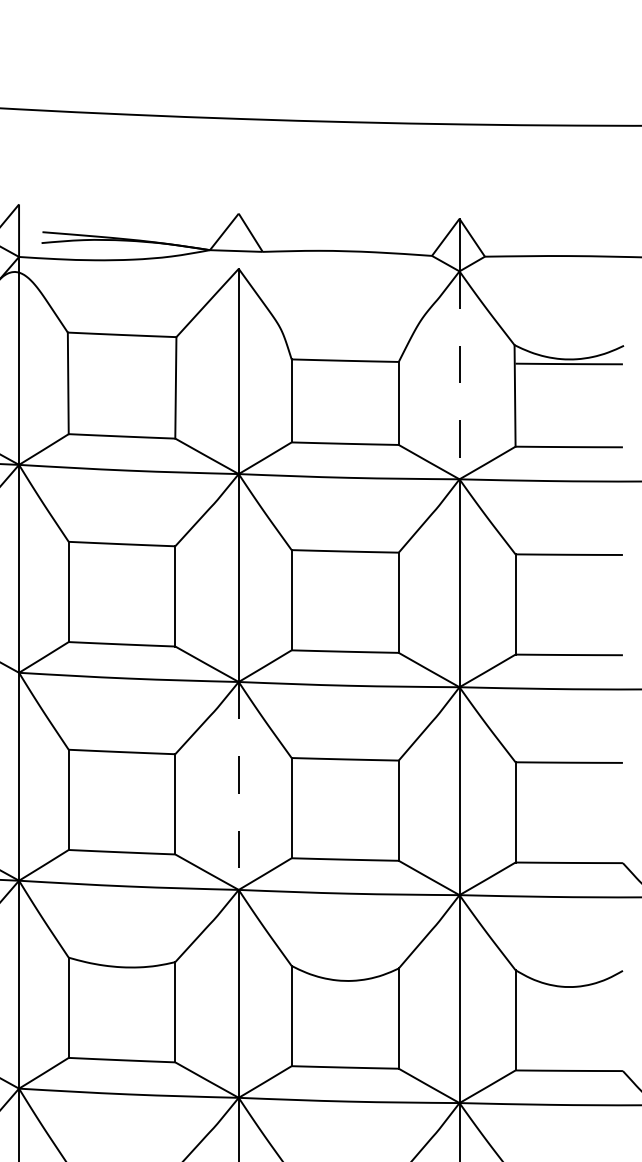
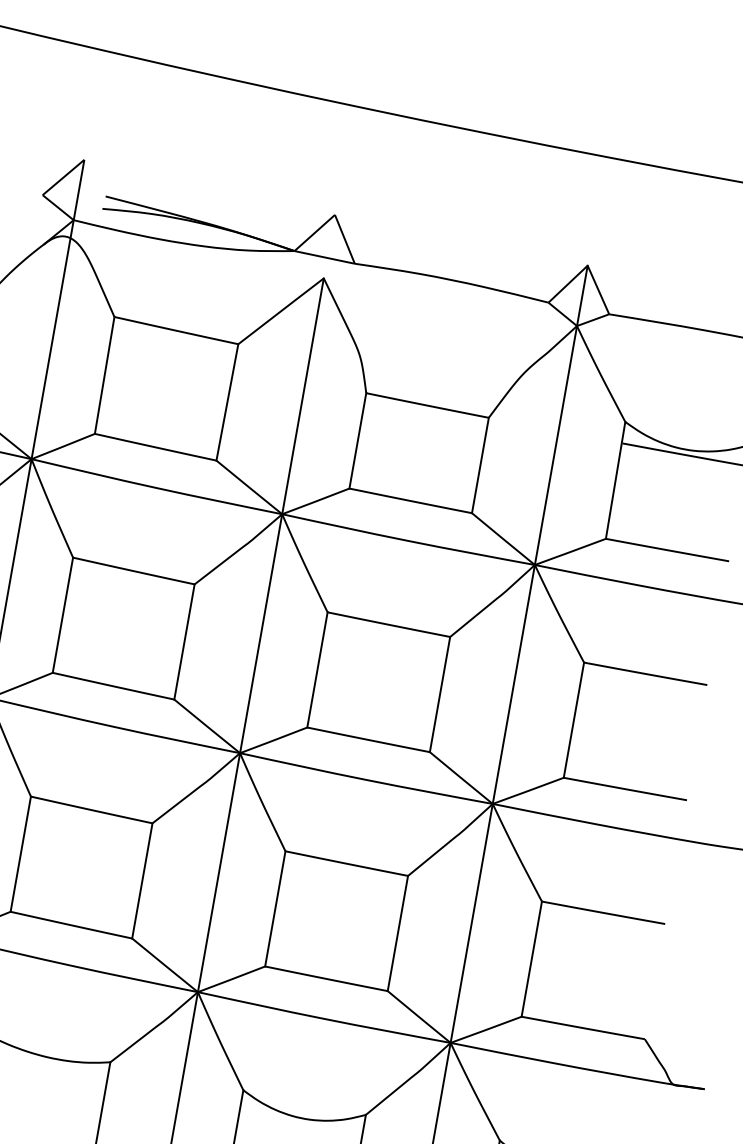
line: (459, 375) -> (555, 445), dashed -> solid
line: (238, 785) -> (218, 872), dashed -> solid

